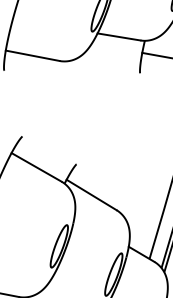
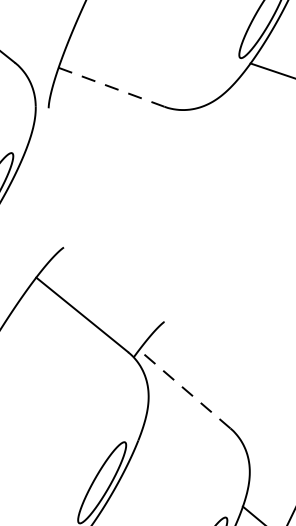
line: (33, 55) -> (113, 86), solid -> dashed
line: (91, 194) -> (184, 388), solid -> dashed

